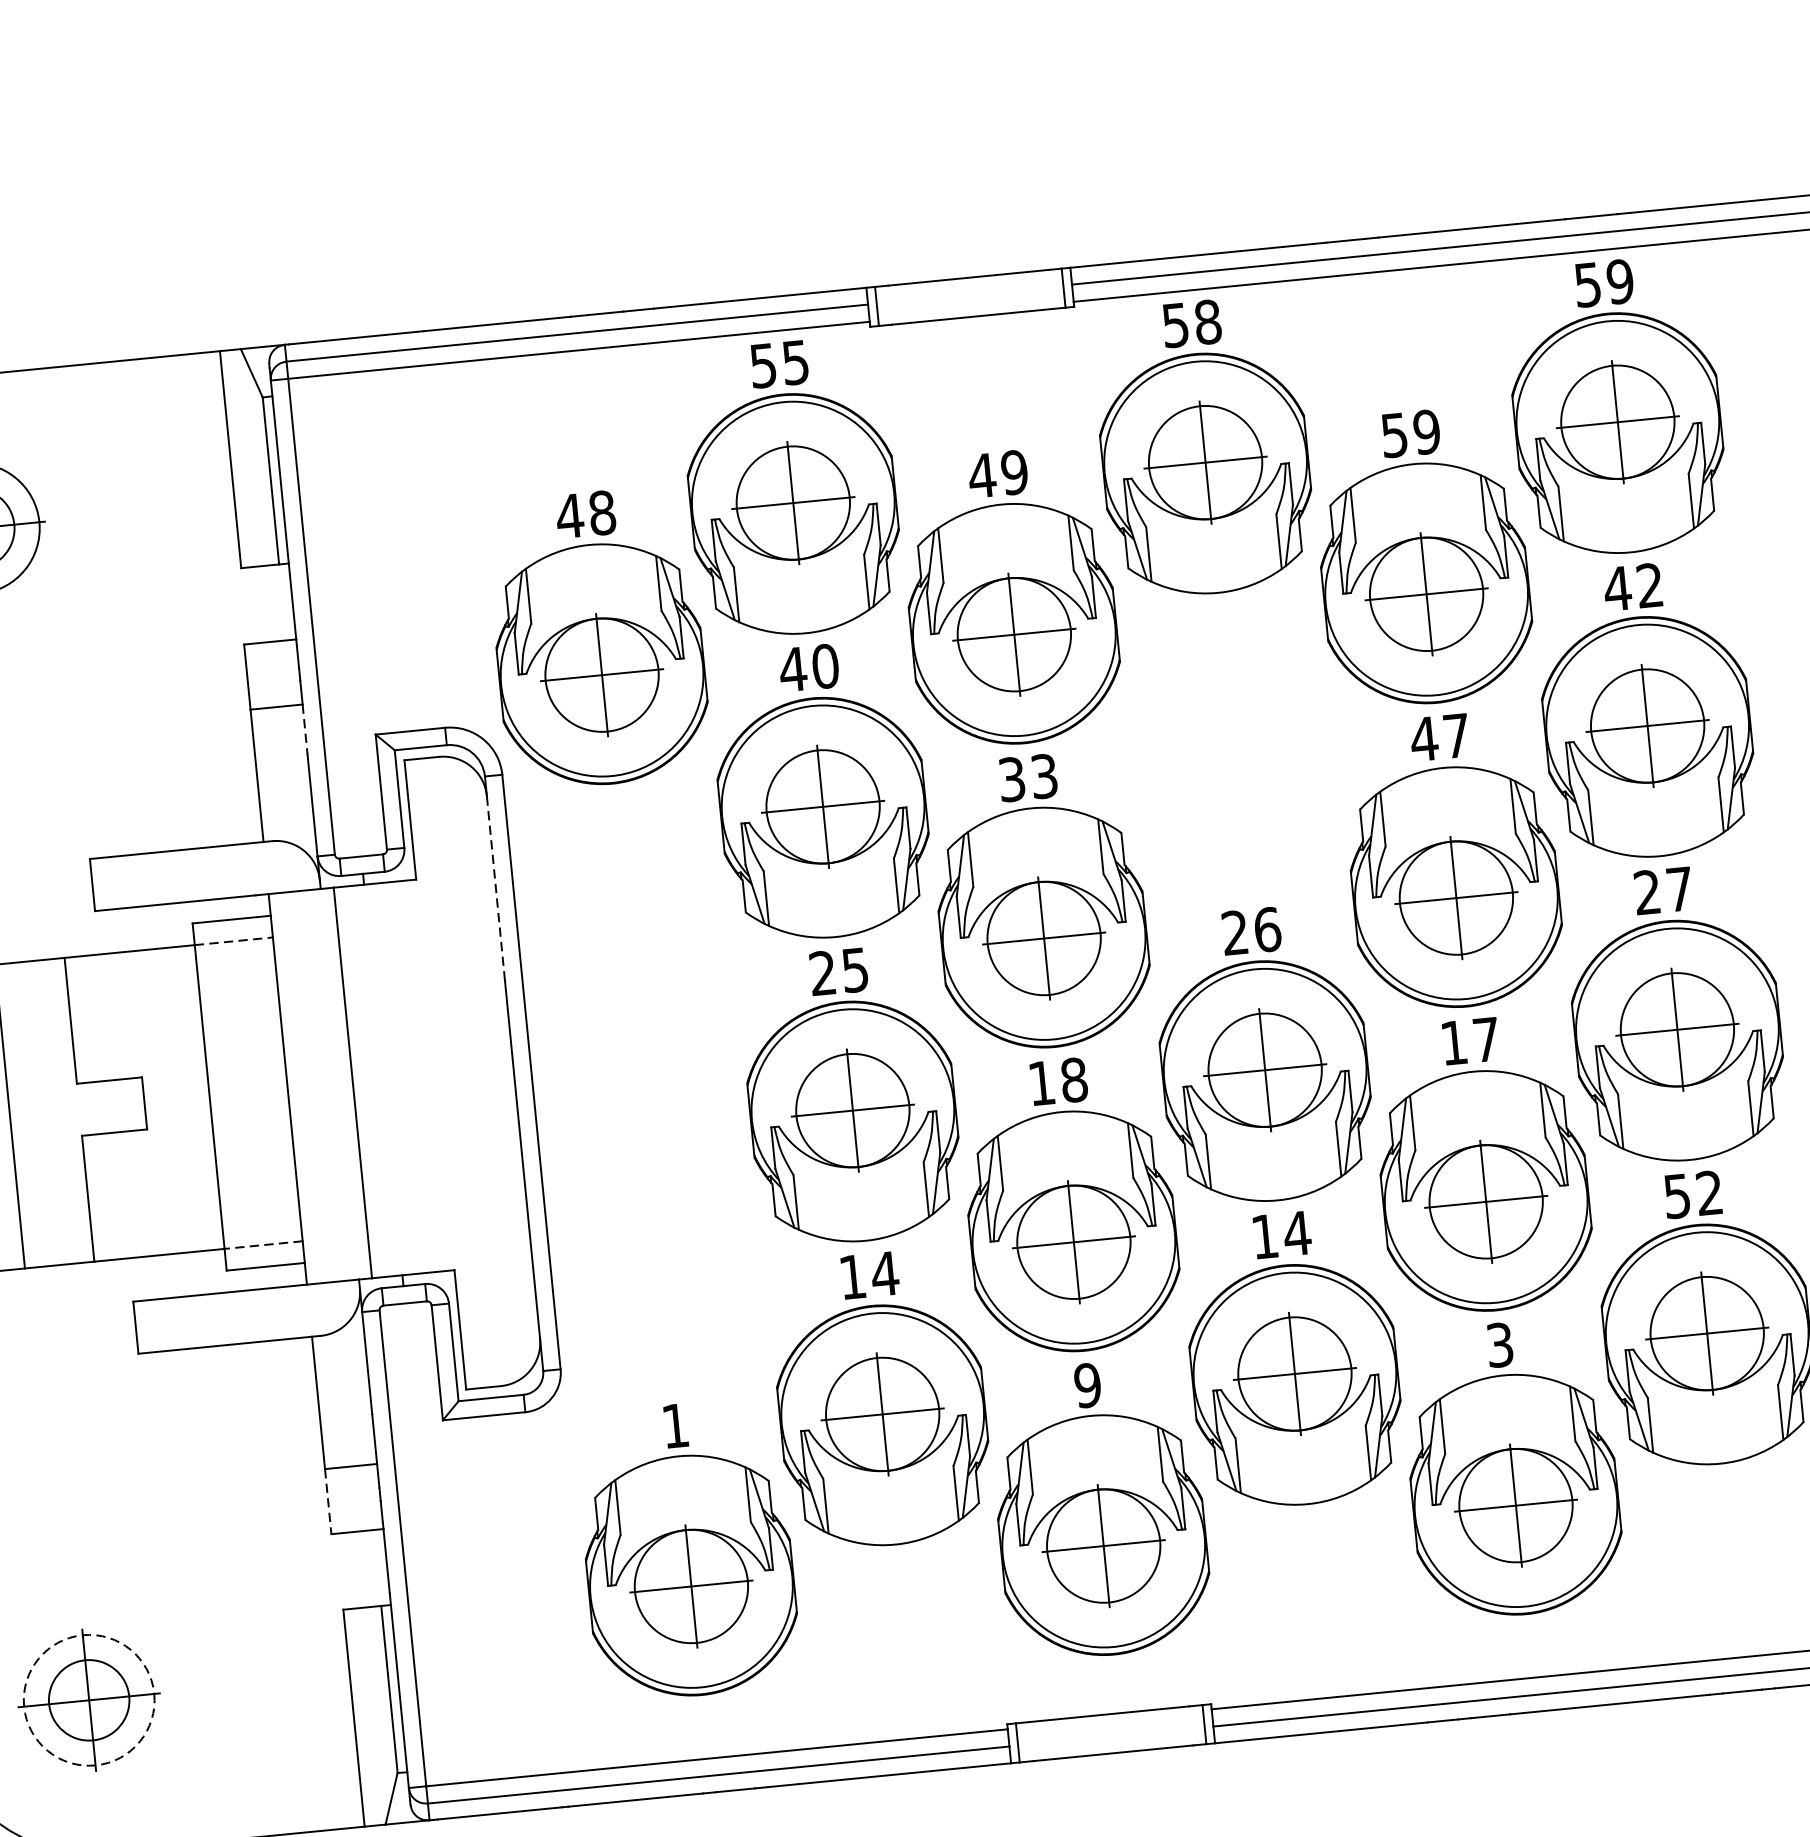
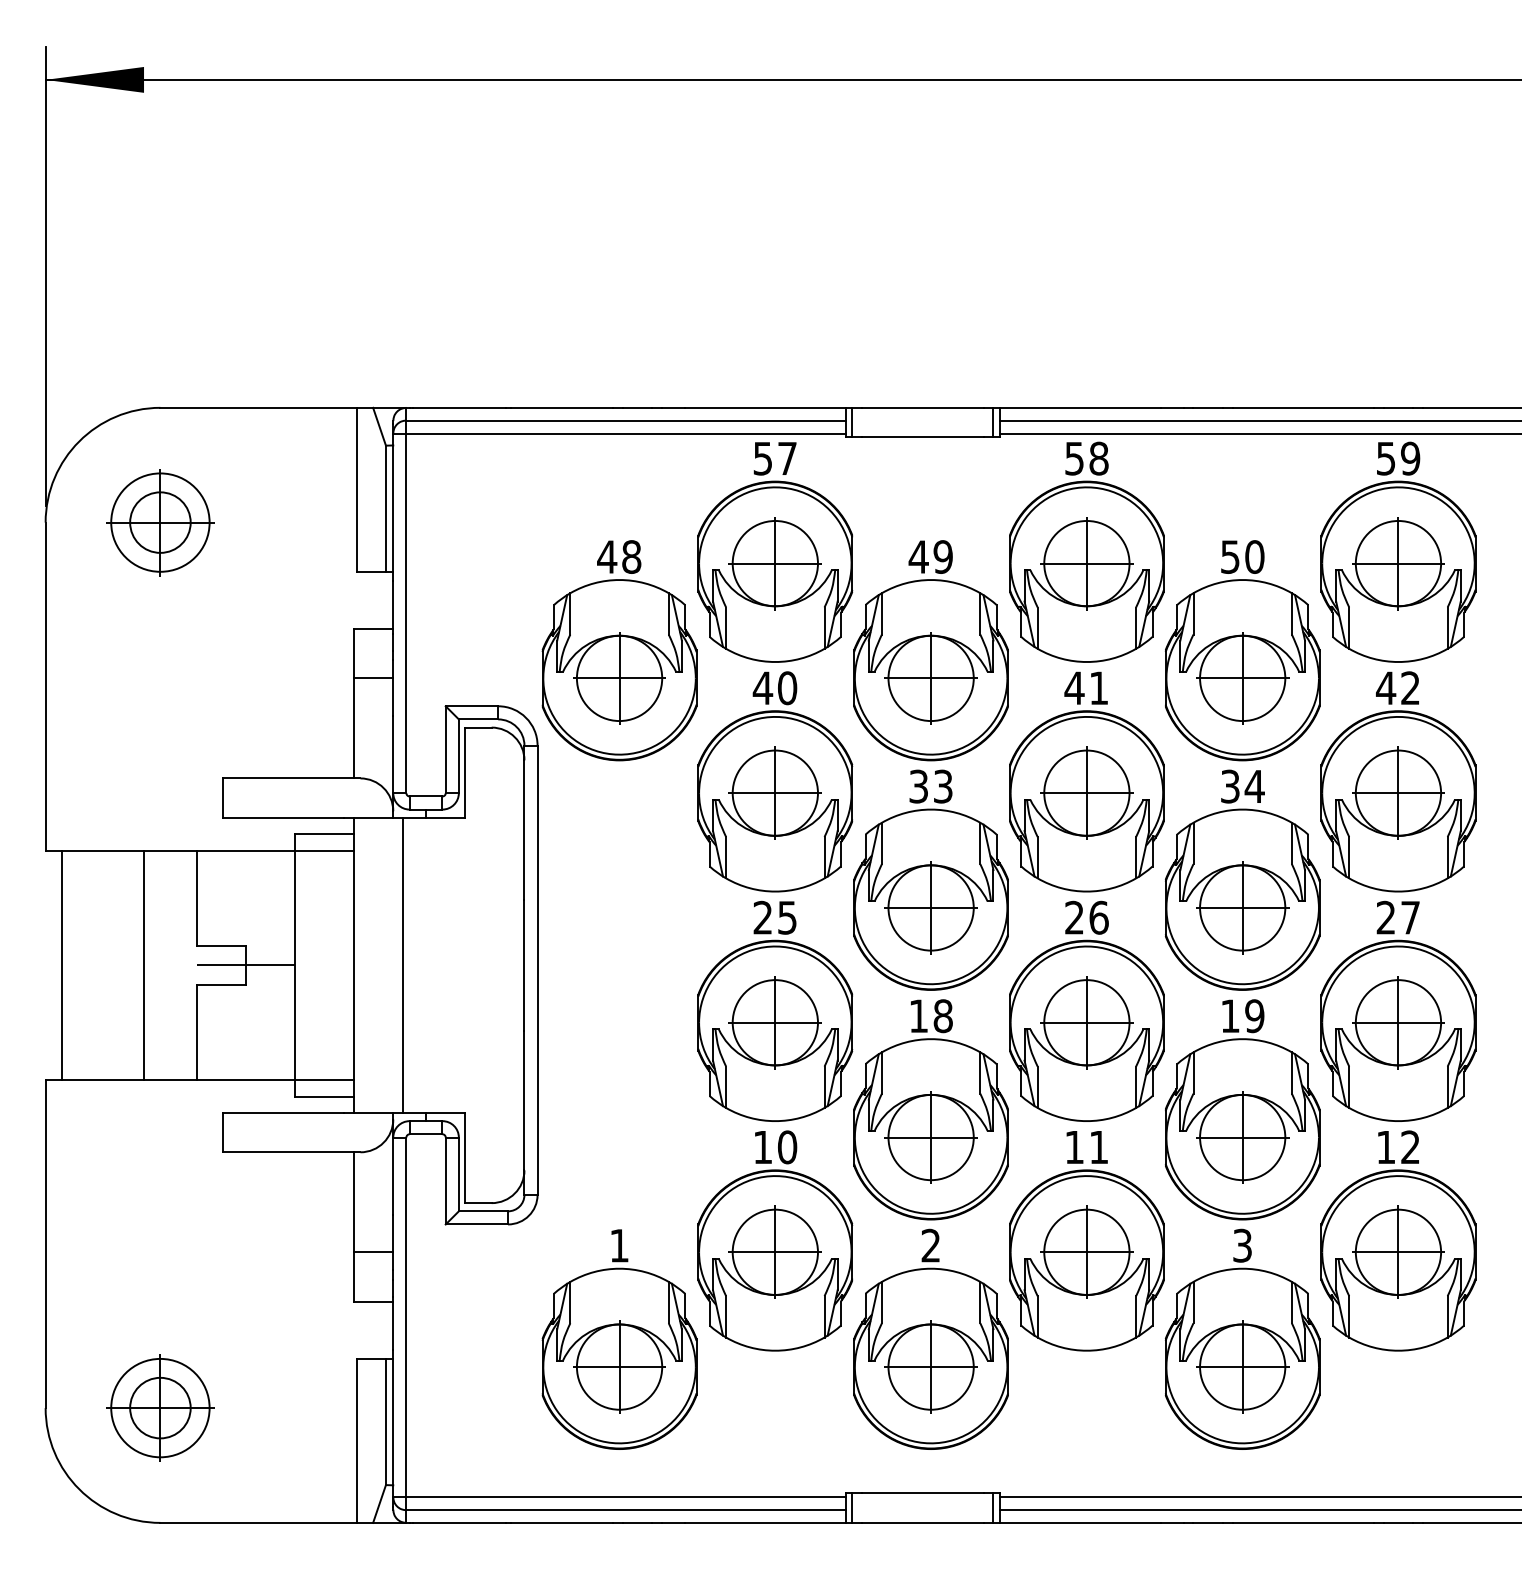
text: (795, 362) -> (787, 458), 55 -> 57
text: (1426, 431) -> (1254, 556), 59 -> 50
line: (305, 729) -> (393, 697), dashed -> solid
text: (1440, 737) -> (1242, 786), 47 -> 34
part: (1233, 751) -> (1086, 781), added
line: (496, 888) -> (524, 830), dashed -> solid
line: (233, 941) -> (324, 850), dashed -> solid
text: (1486, 1040) -> (1254, 1016), 17 -> 19
line: (144, 1103) -> (245, 965), added
text: (1677, 1196) -> (1386, 1147), 52 -> 12
text: (1296, 1233) -> (1098, 1147), 14 -> 11
line: (263, 1245) -> (324, 1080), dashed -> solid
text: (885, 1274) -> (787, 1147), 14 -> 10
text: (1087, 1385) -> (930, 1245), 9 -> 2
line: (327, 1501) -> (353, 1276), dashed -> solid
circle: (89, 1699) -> (160, 1407), dashed -> solid

